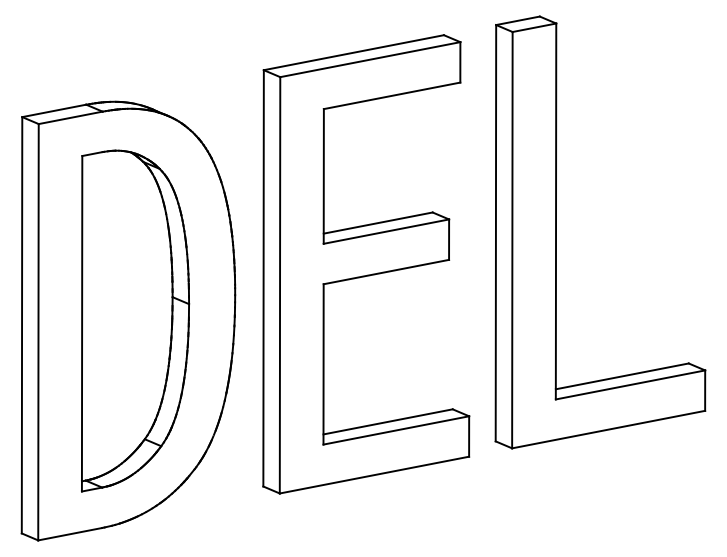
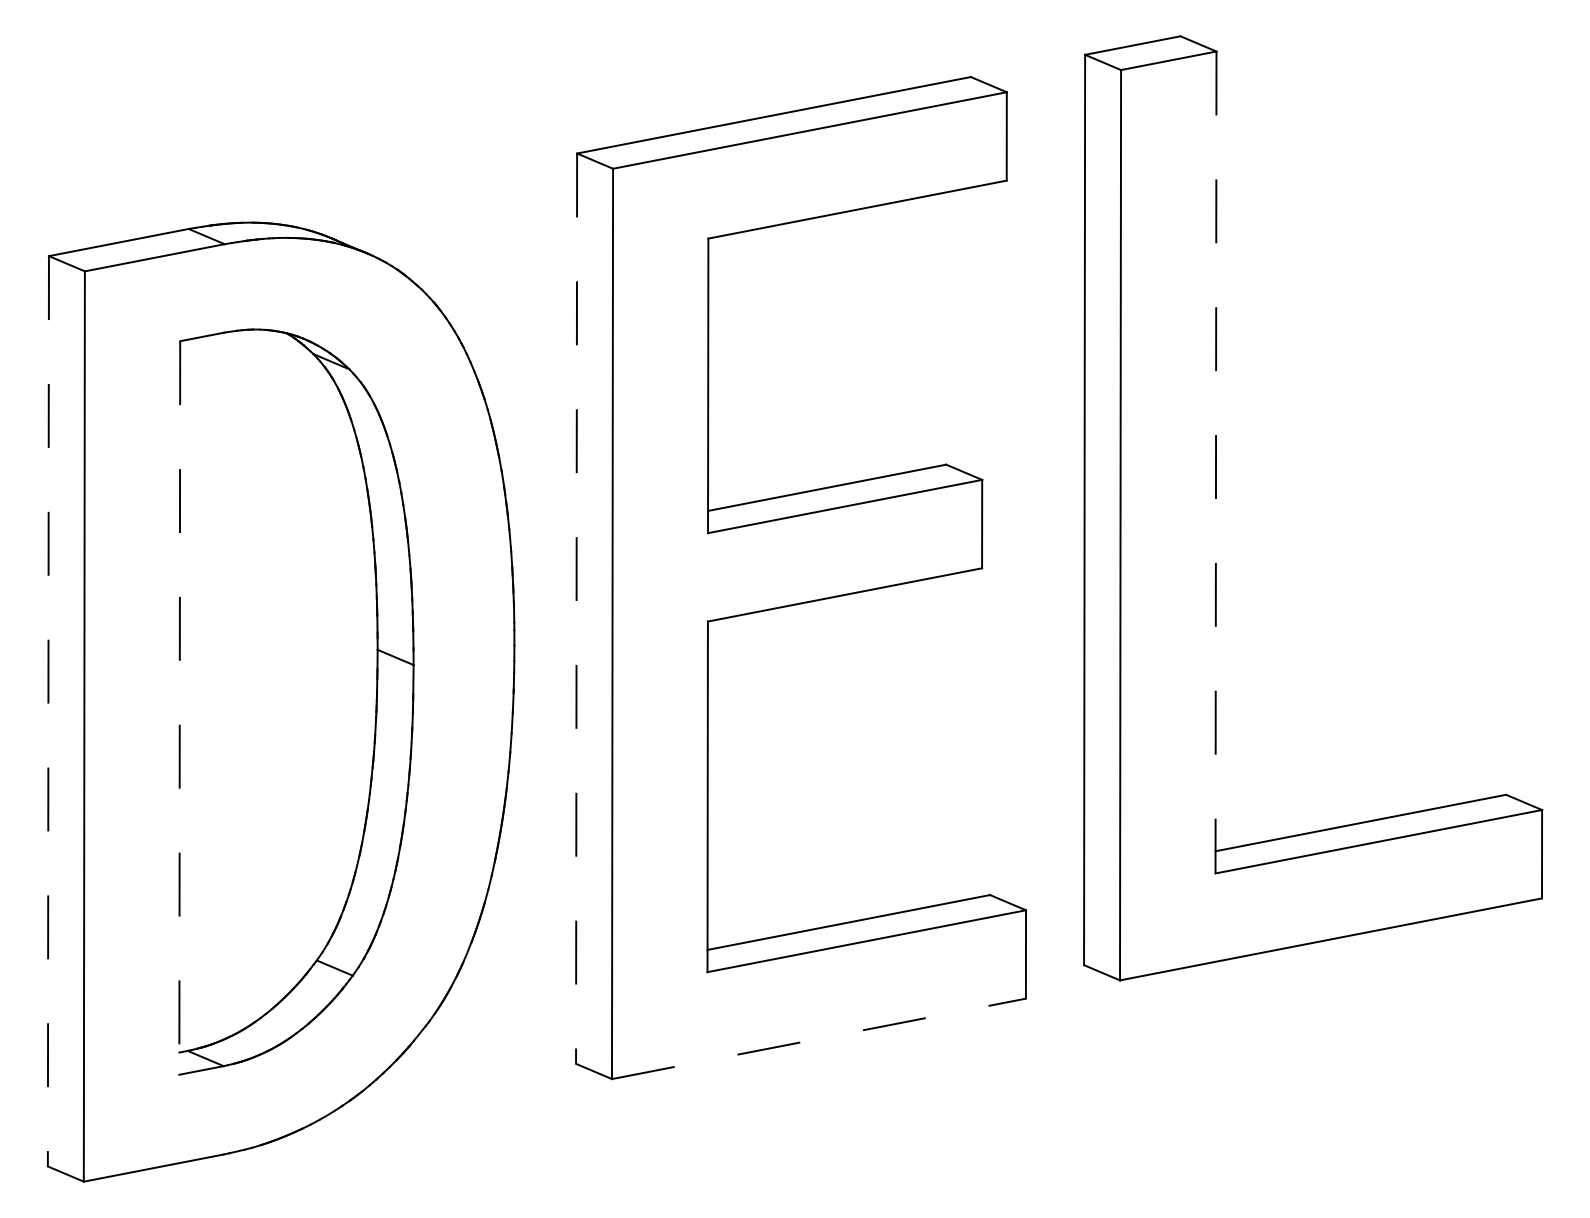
line: (556, 211) -> (1216, 462), solid -> dashed
line: (263, 278) -> (576, 609), solid -> dashed
line: (82, 323) -> (180, 707), solid -> dashed
line: (22, 325) -> (49, 711), solid -> dashed
line: (374, 475) -> (819, 1039), solid -> dashed

